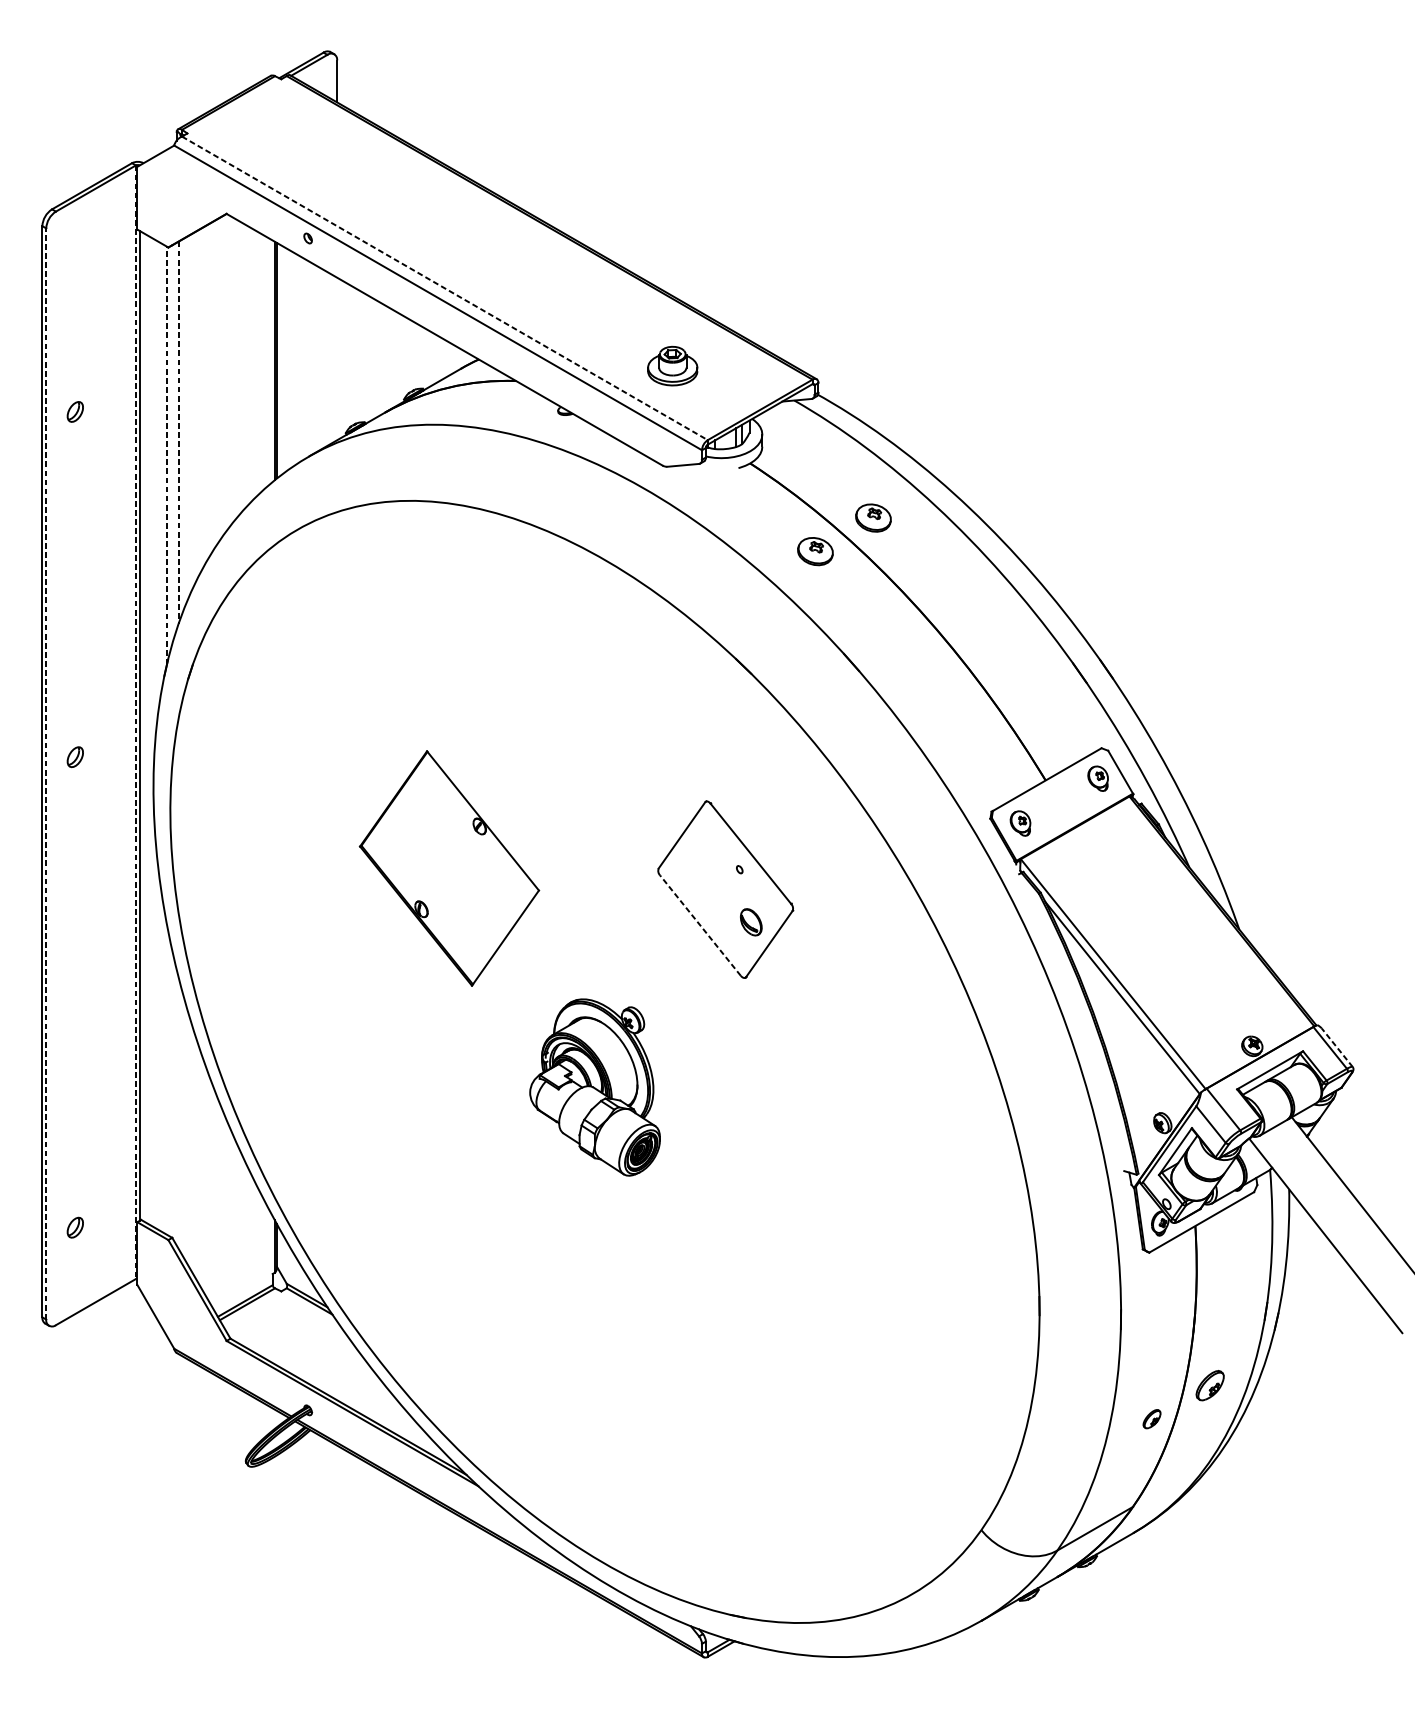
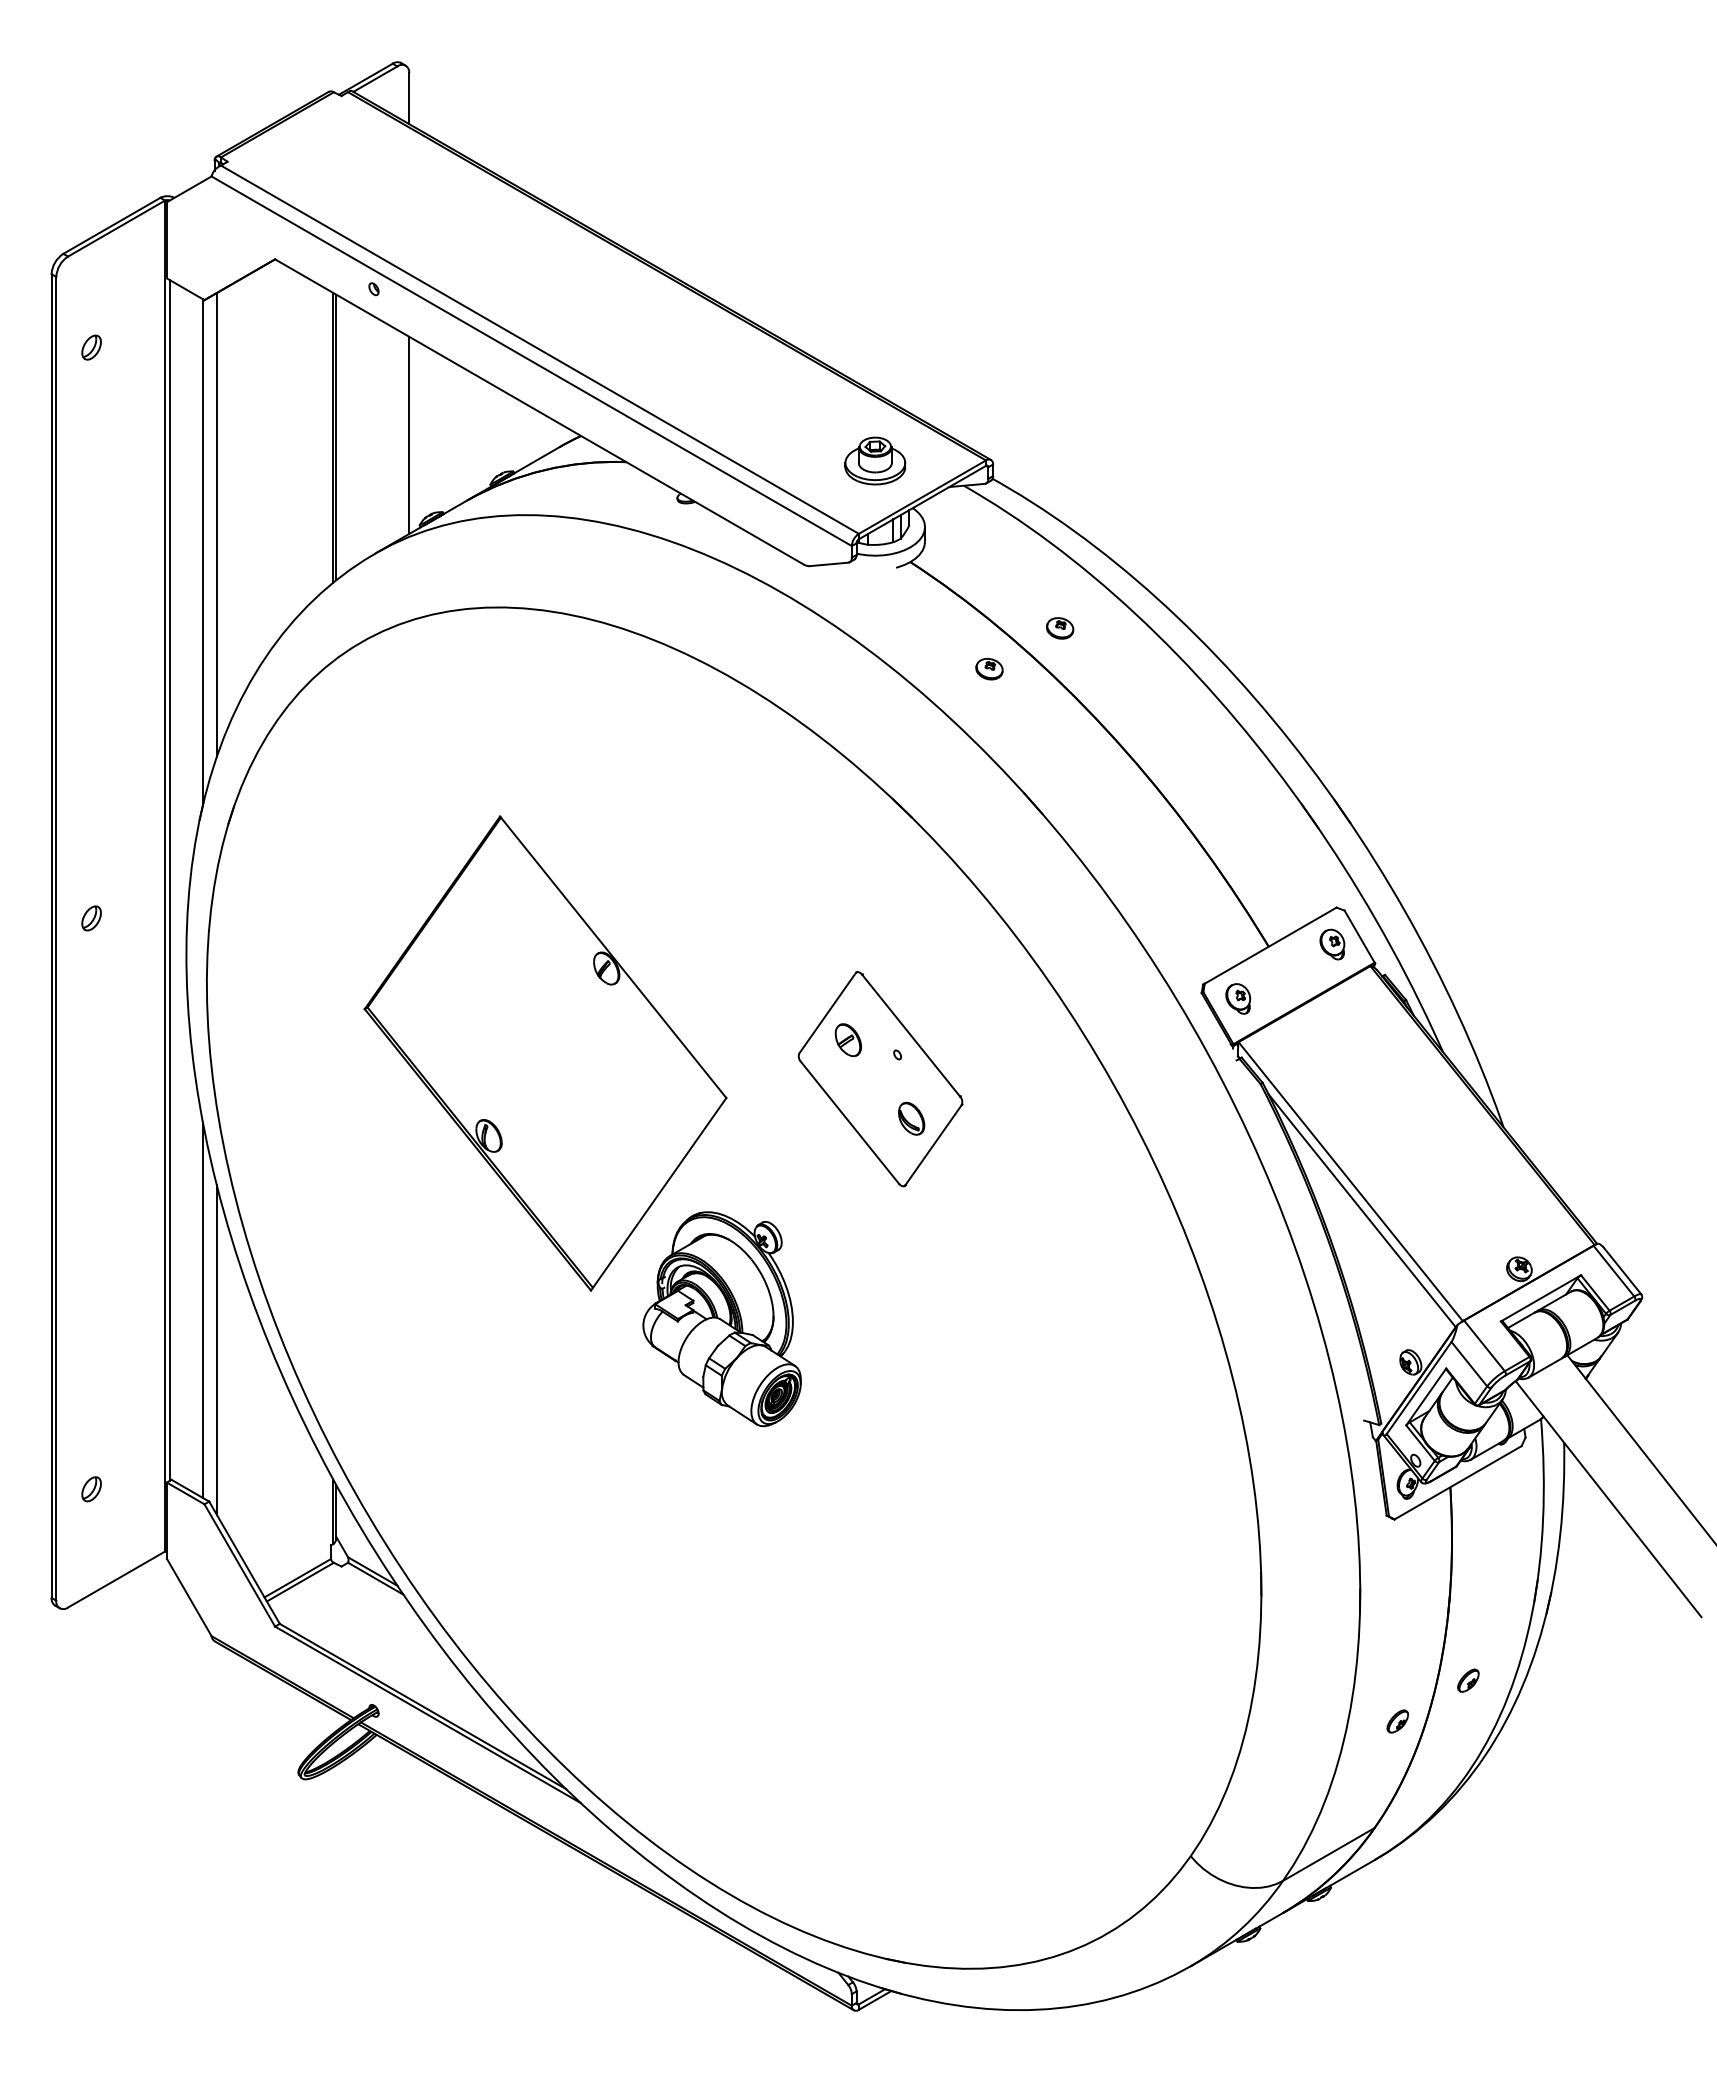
line: (445, 288) -> (540, 349), dashed -> solid
line: (337, 359) -> (409, 435), added
part: (672, 365) -> (875, 460), moved
part: (75, 411) -> (91, 347), moved
line: (178, 432) -> (216, 524), dashed -> solid
line: (166, 455) -> (202, 552), dashed -> solid
part: (874, 518) -> (1060, 628), size x0.62
part: (815, 551) -> (989, 669), size x0.62
line: (136, 722) -> (165, 876), dashed -> solid
line: (46, 773) -> (56, 938), dashed -> solid
part: (699, 857) -> (848, 1040), added
part: (449, 868) -> (545, 1053), size x1.67
line: (700, 925) -> (849, 1122), dashed -> solid
line: (1337, 1047) -> (1622, 1270), dashed -> solid
line: (166, 1079) -> (202, 1309), added
line: (178, 1112) -> (216, 1349), added
part: (1210, 1385) -> (1468, 1680), size x0.62

